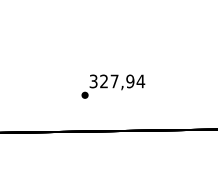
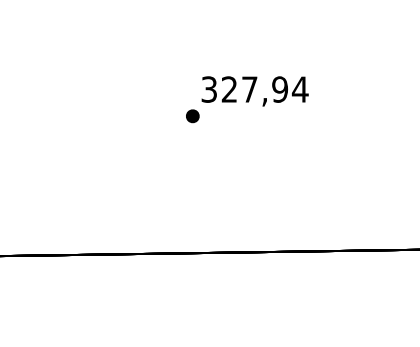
text: (113, 86) -> (247, 99), moved

